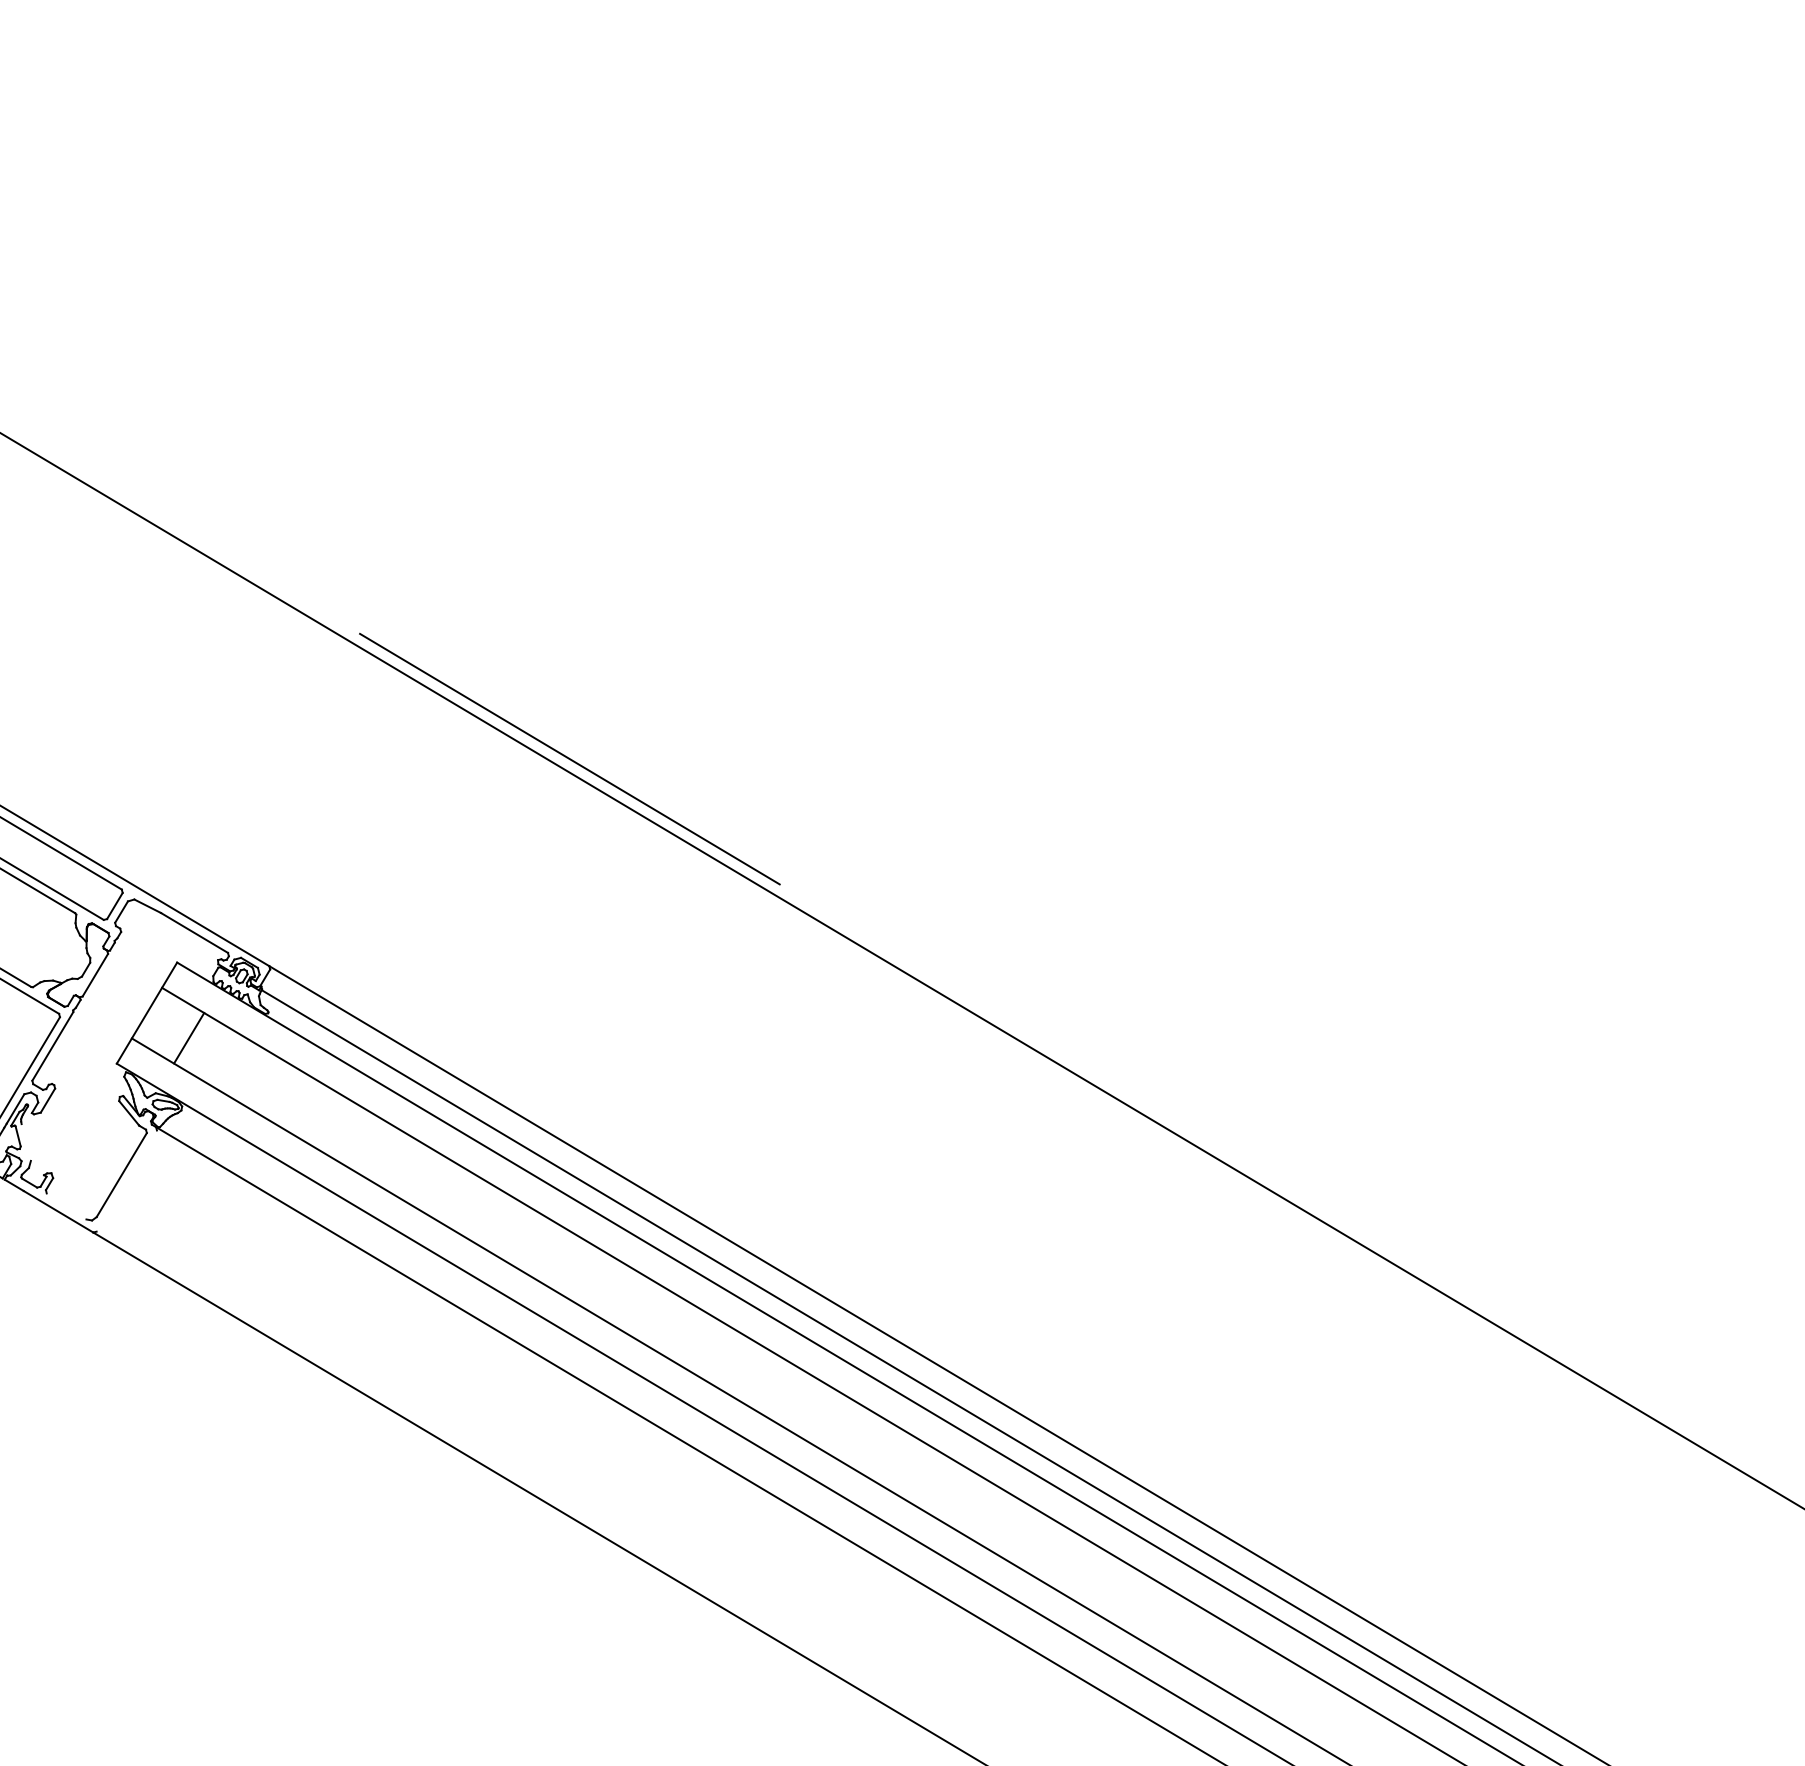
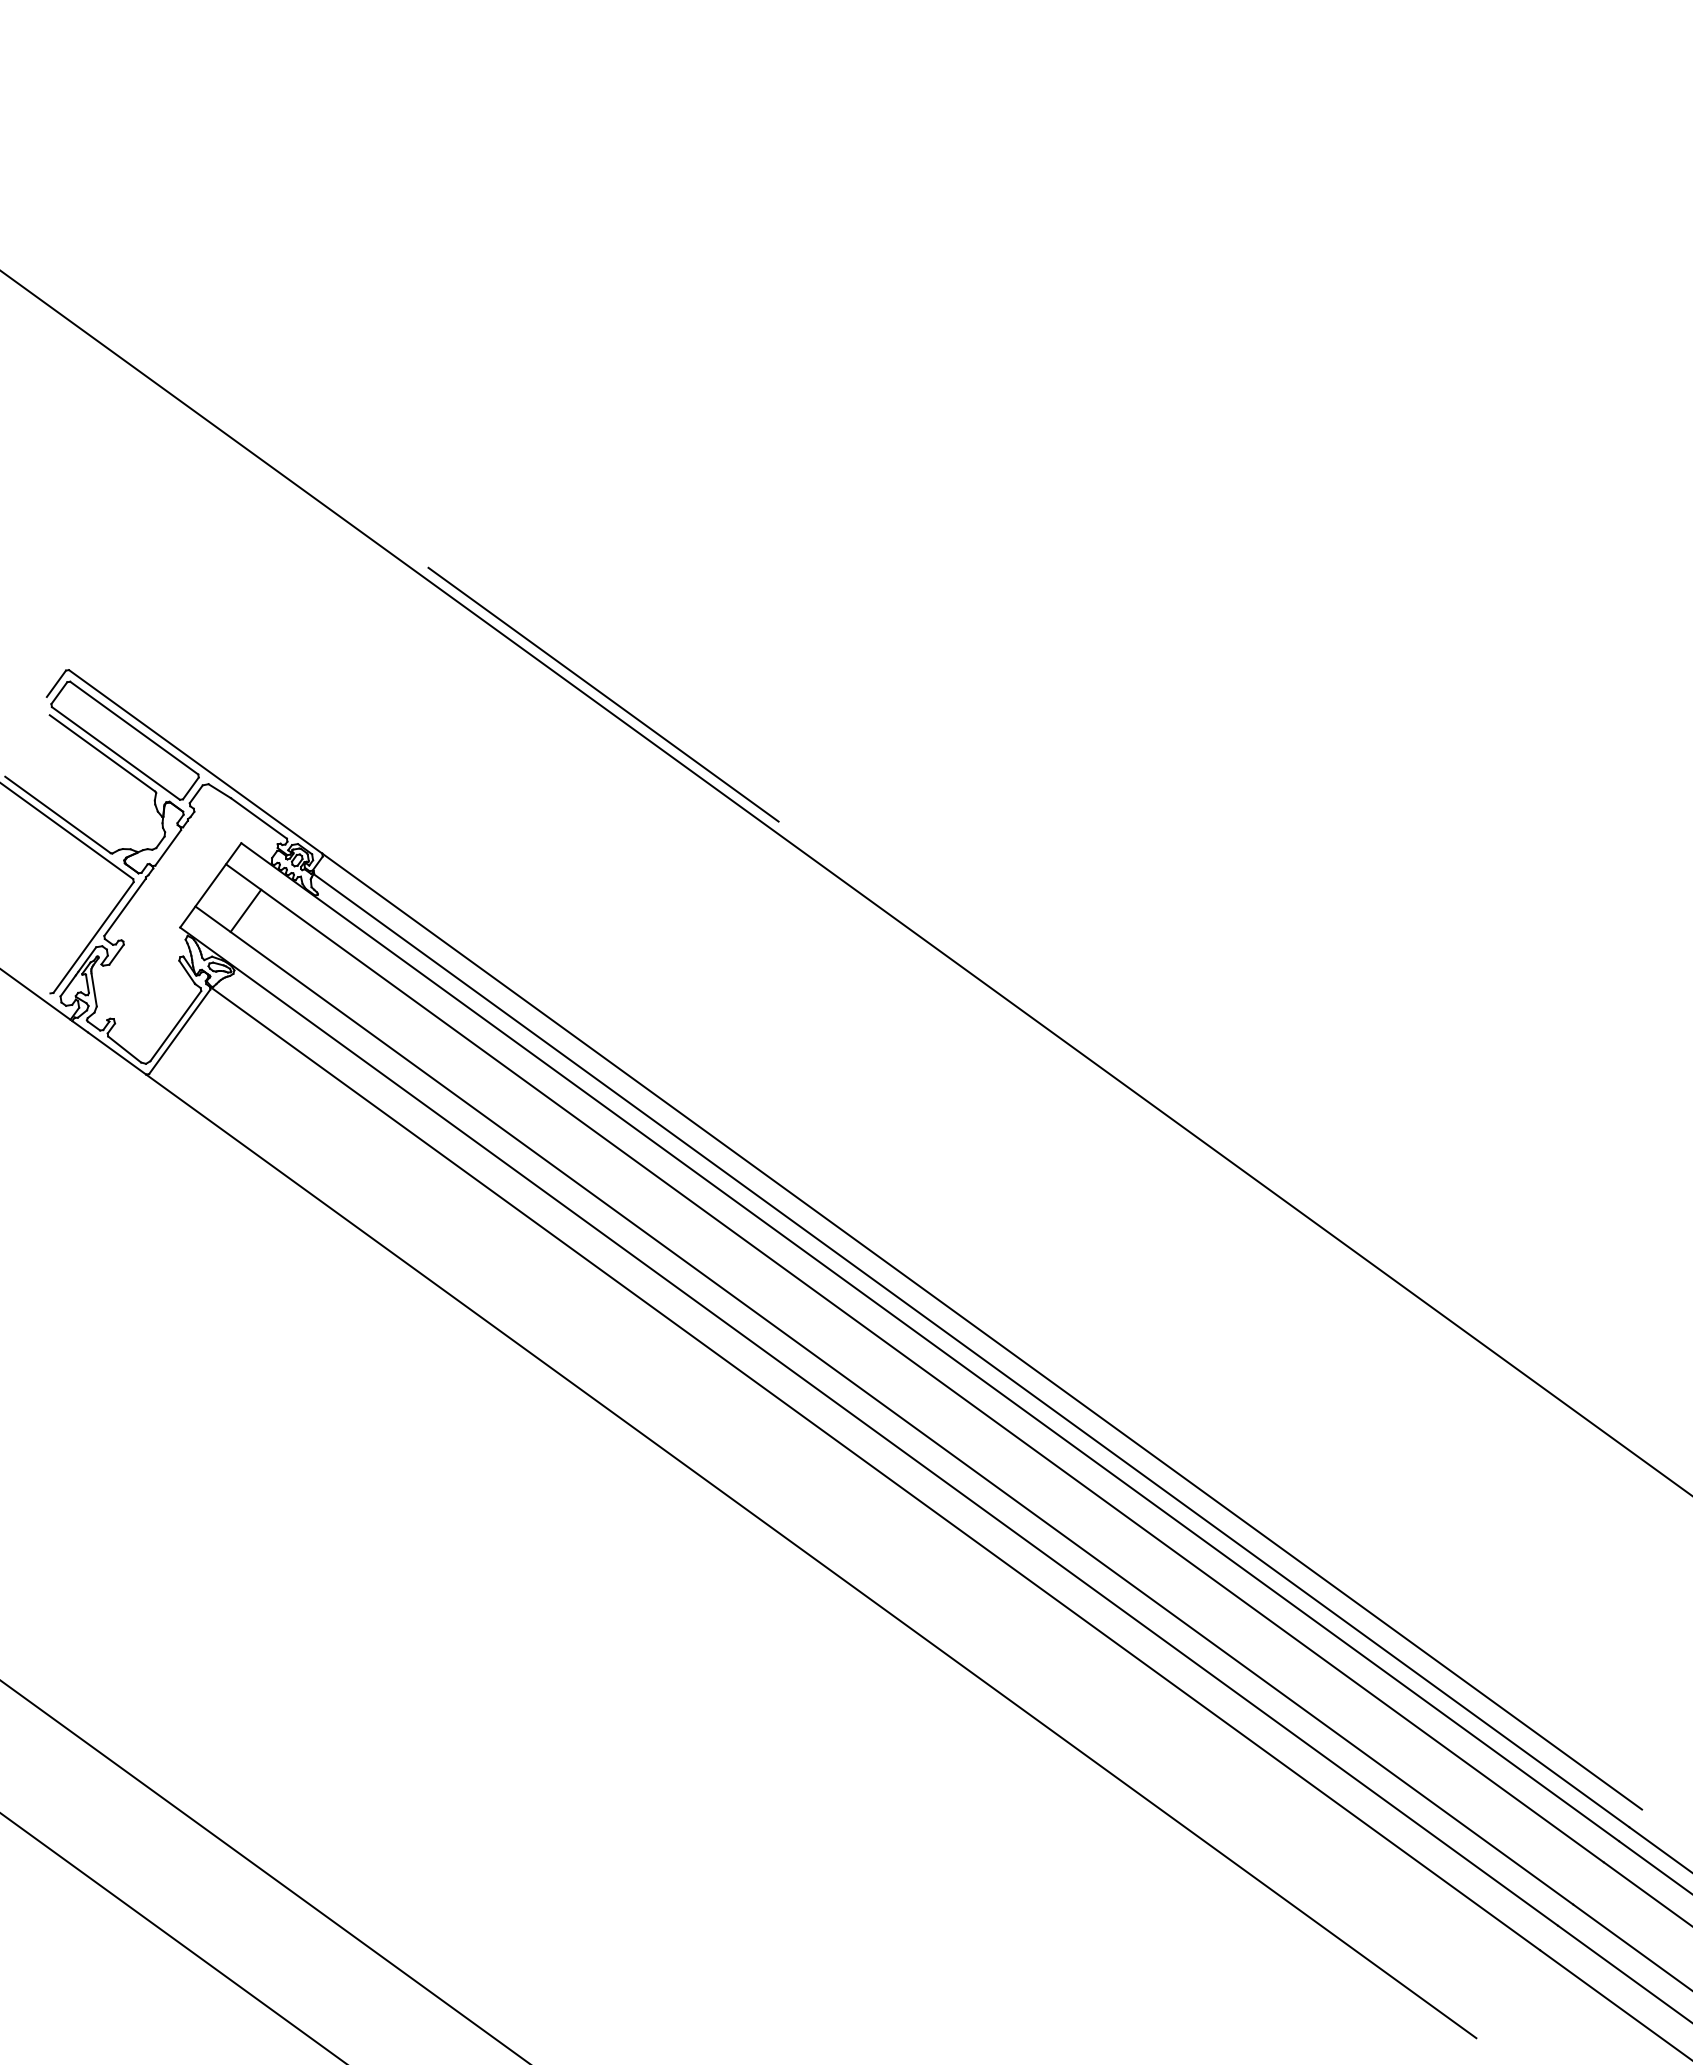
line: (25, 1142) -> (93, 989), added
line: (126, 1180) -> (179, 1031), added
line: (66, 1206) -> (124, 1049), added

